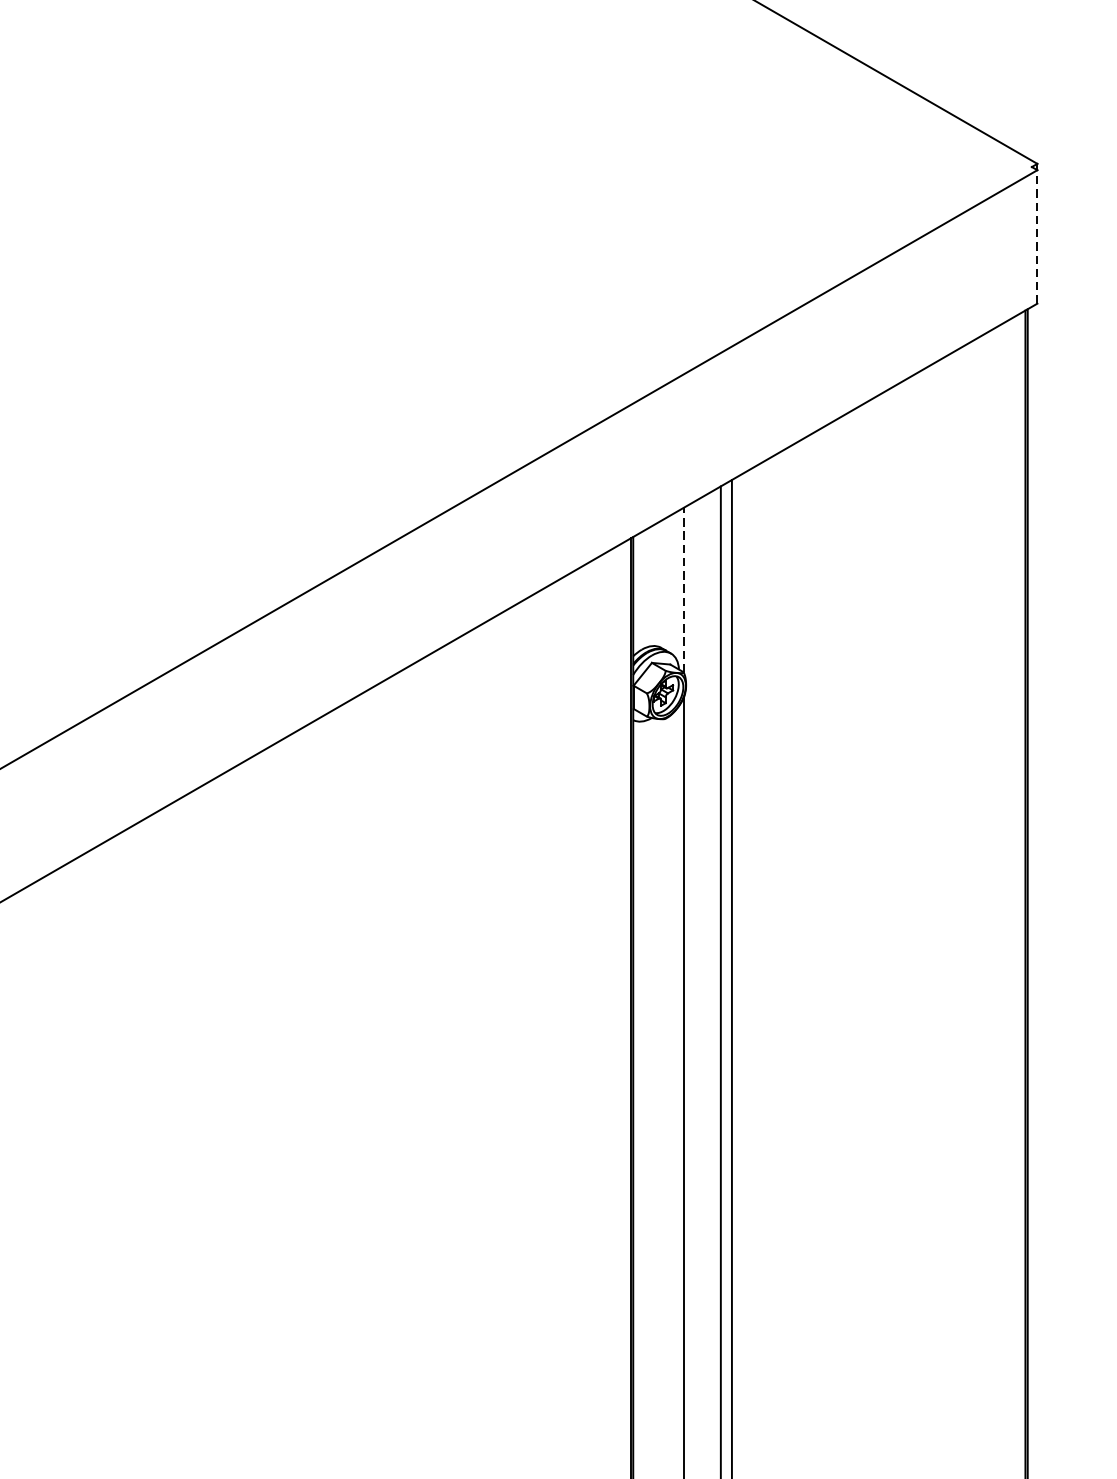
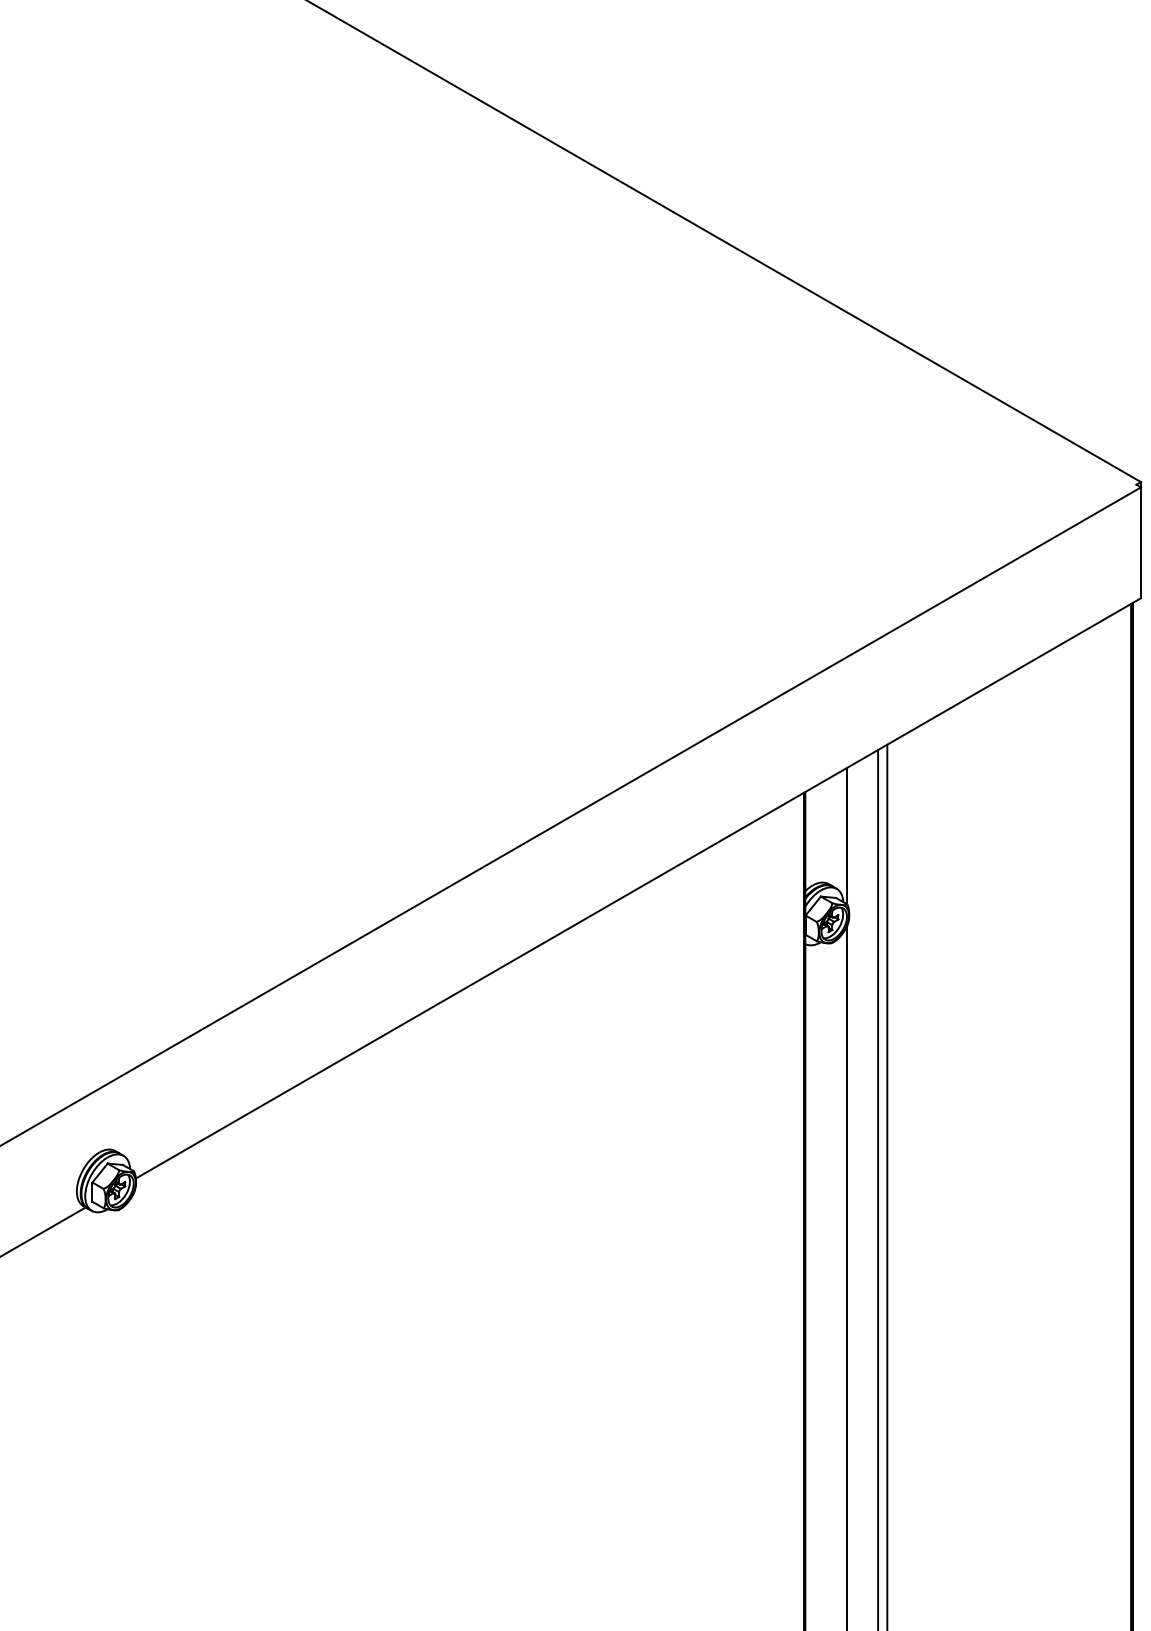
line: (1037, 236) -> (1141, 542), dashed -> solid
line: (683, 589) -> (847, 835), dashed -> solid

